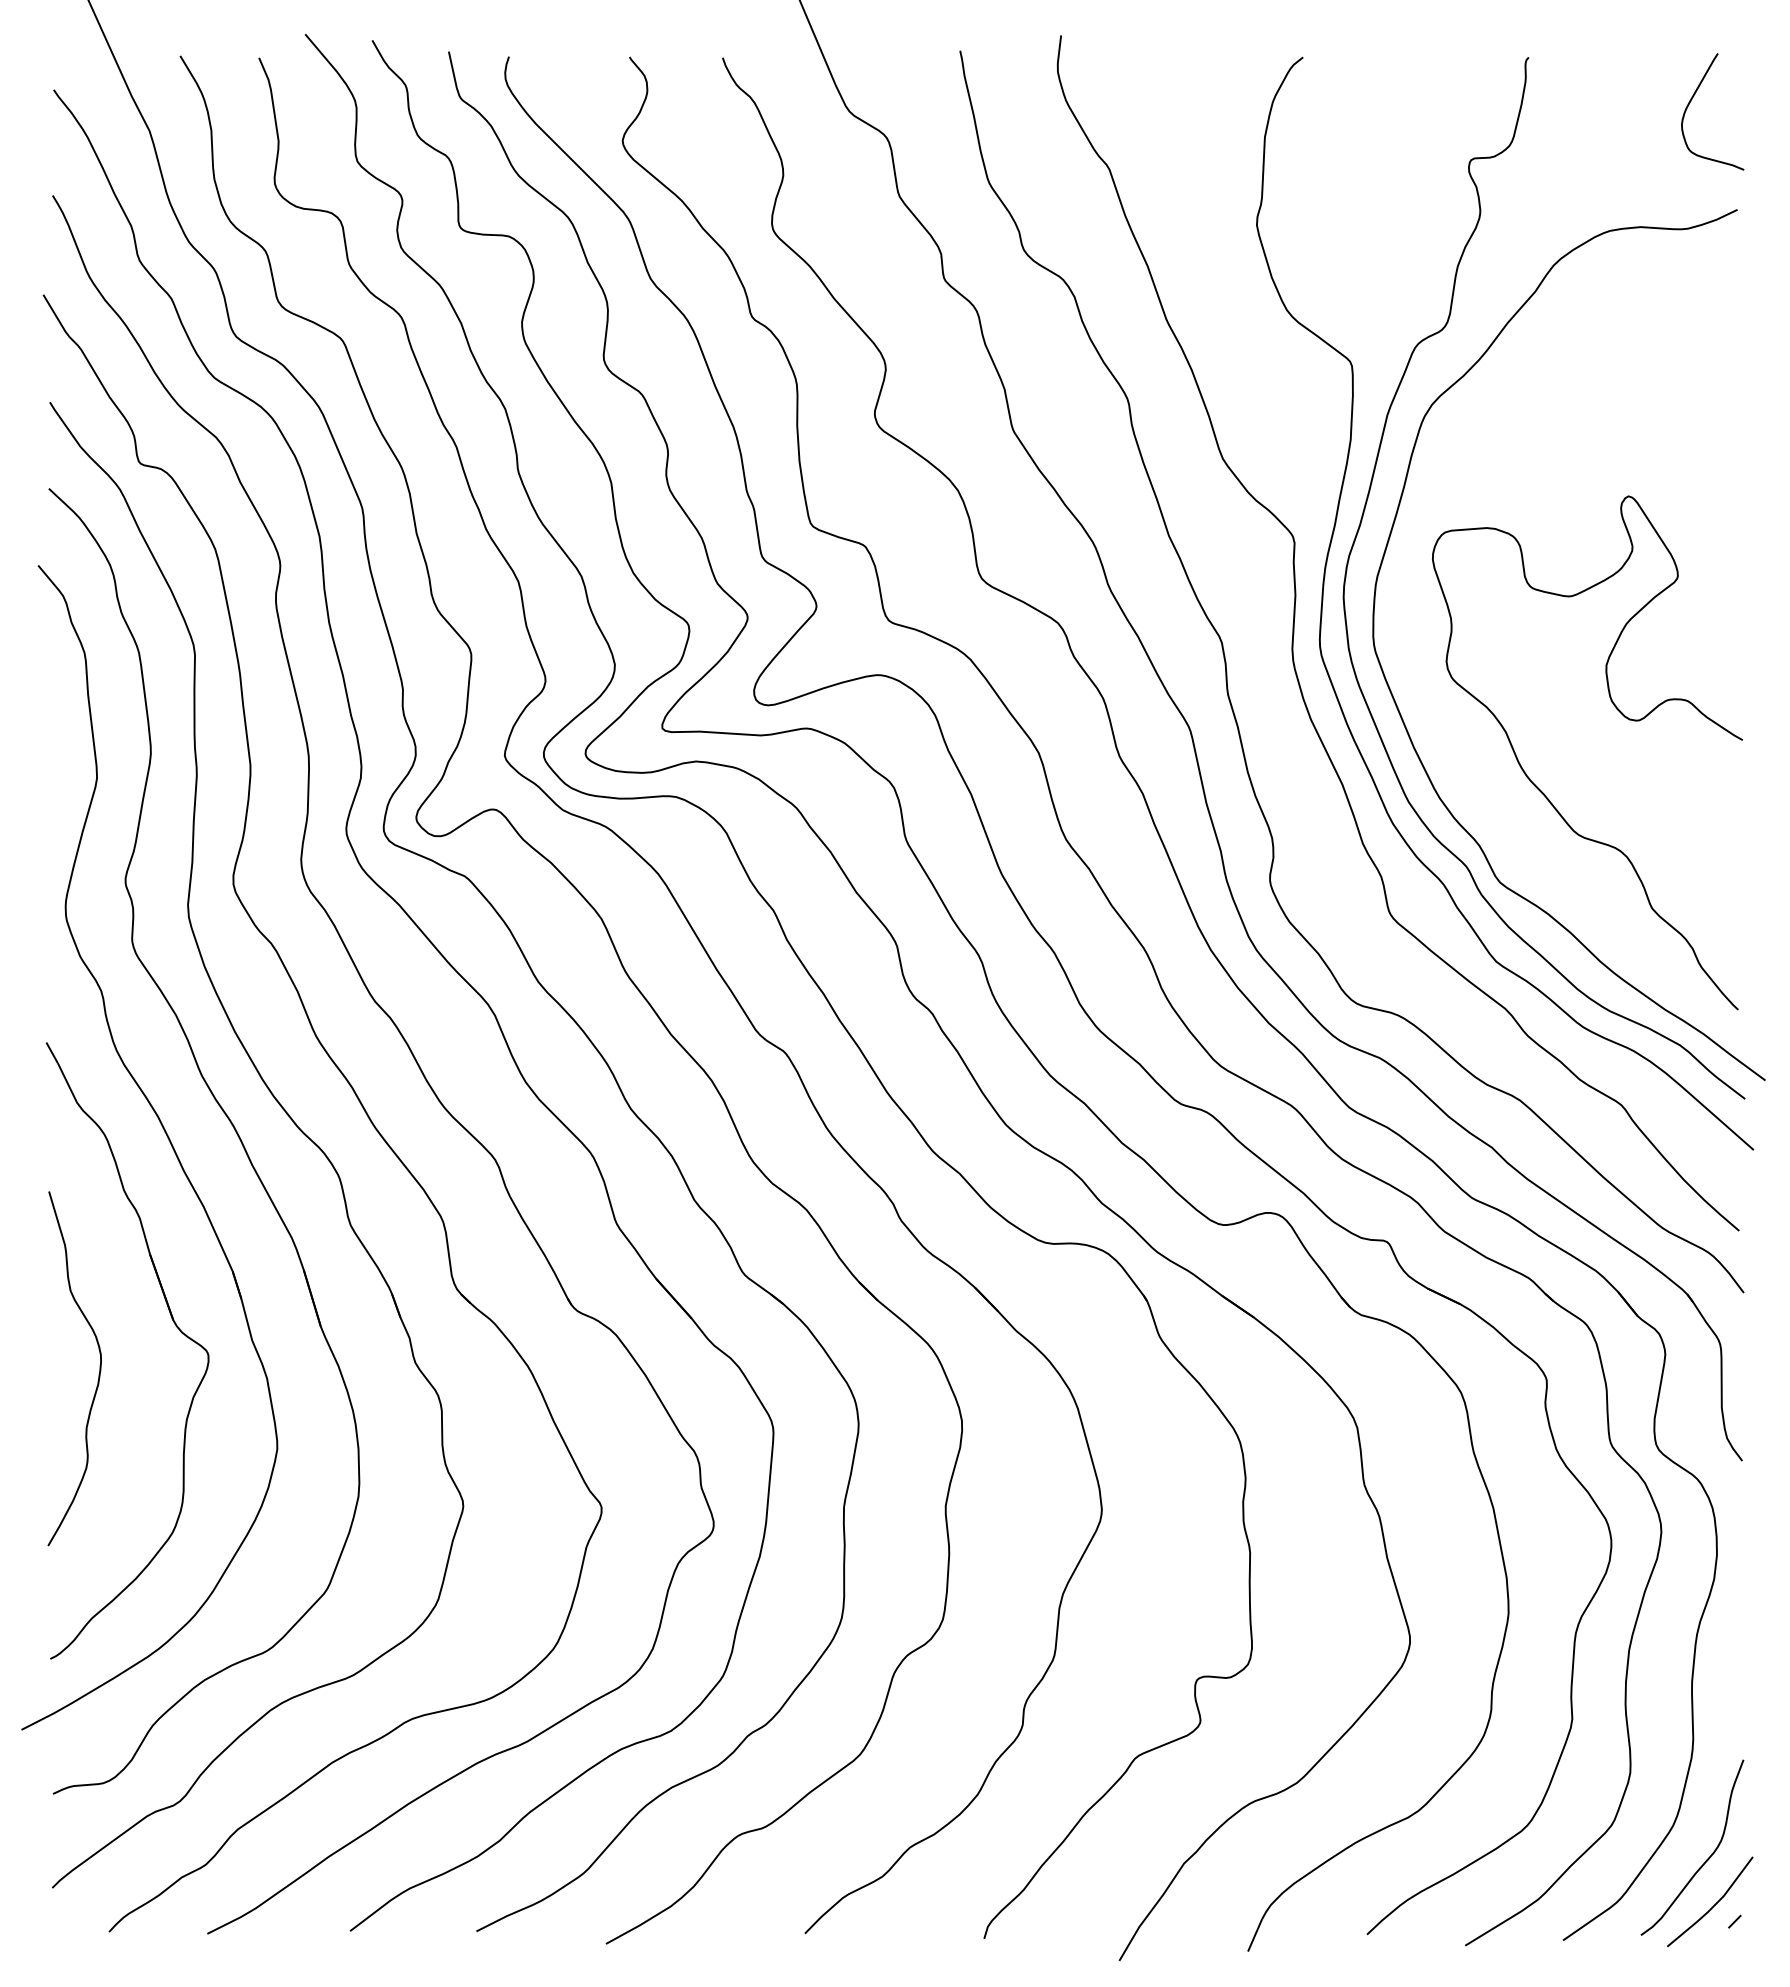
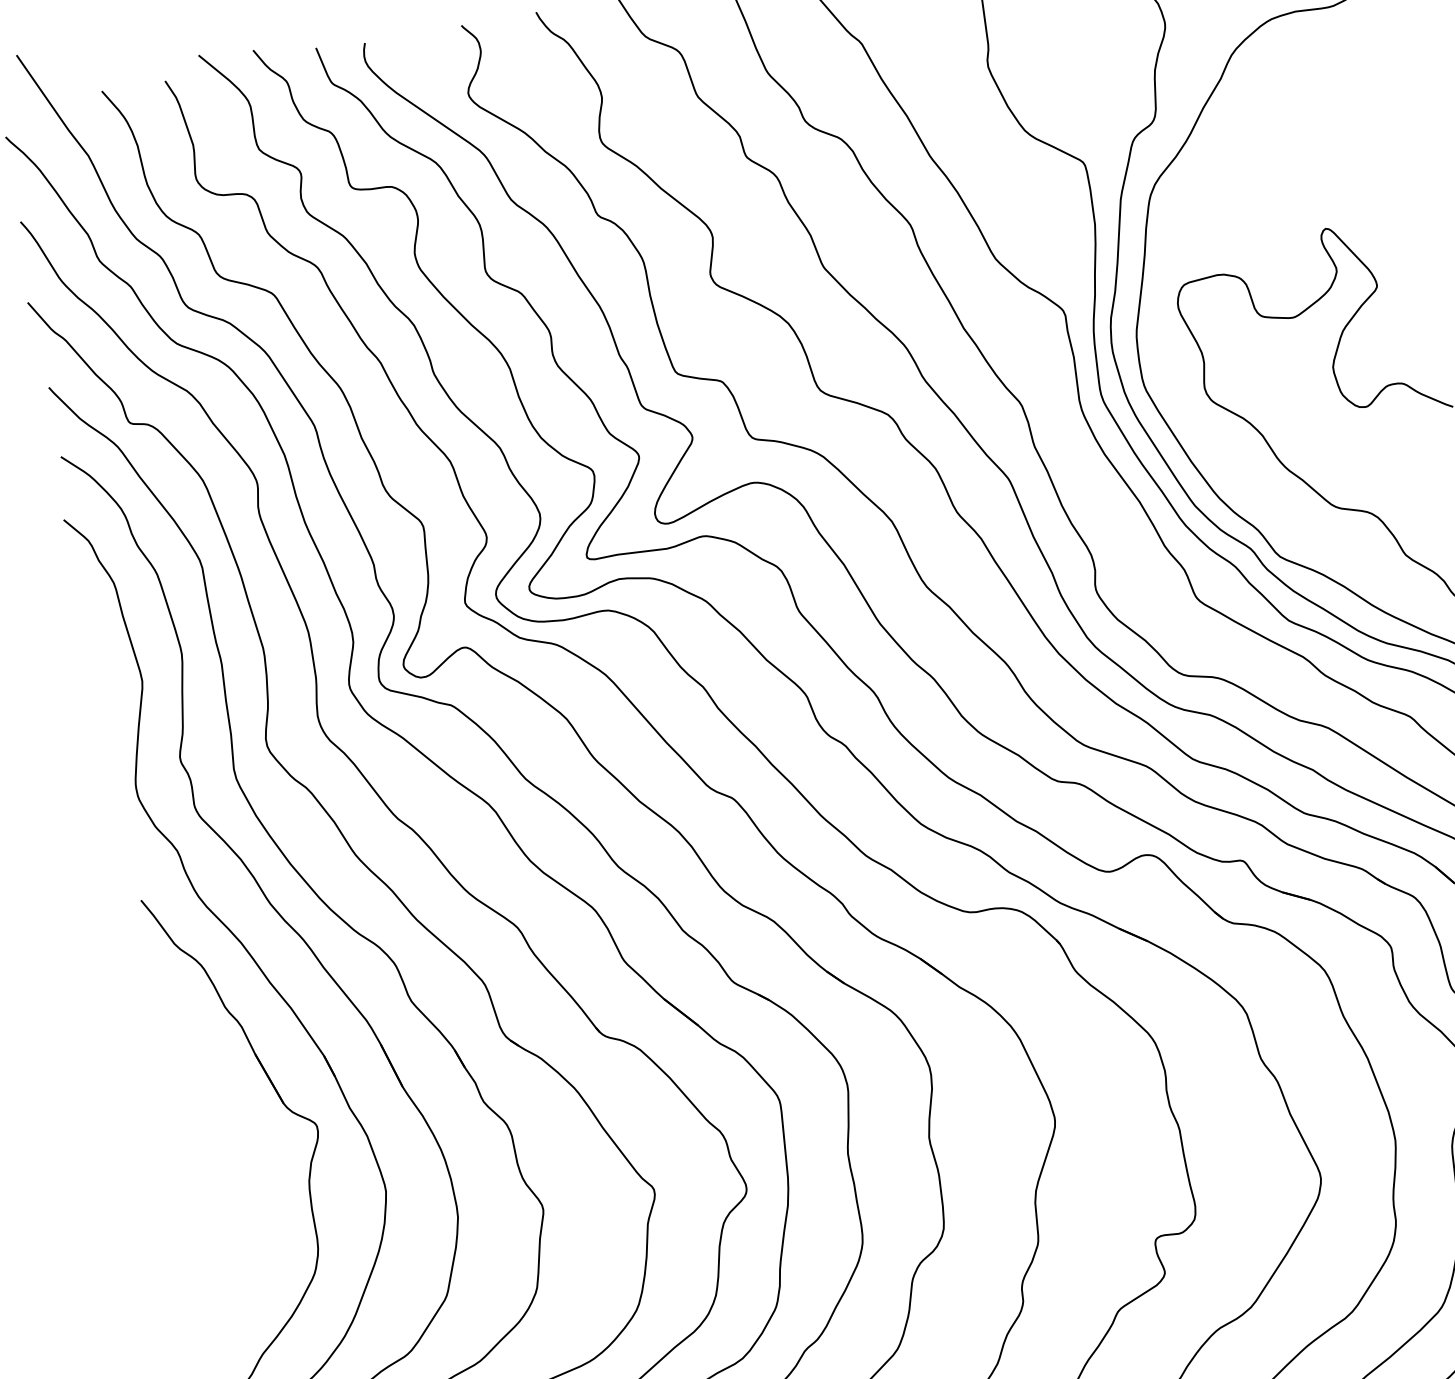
curve: (98, 1374) -> (231, 1158), removed

